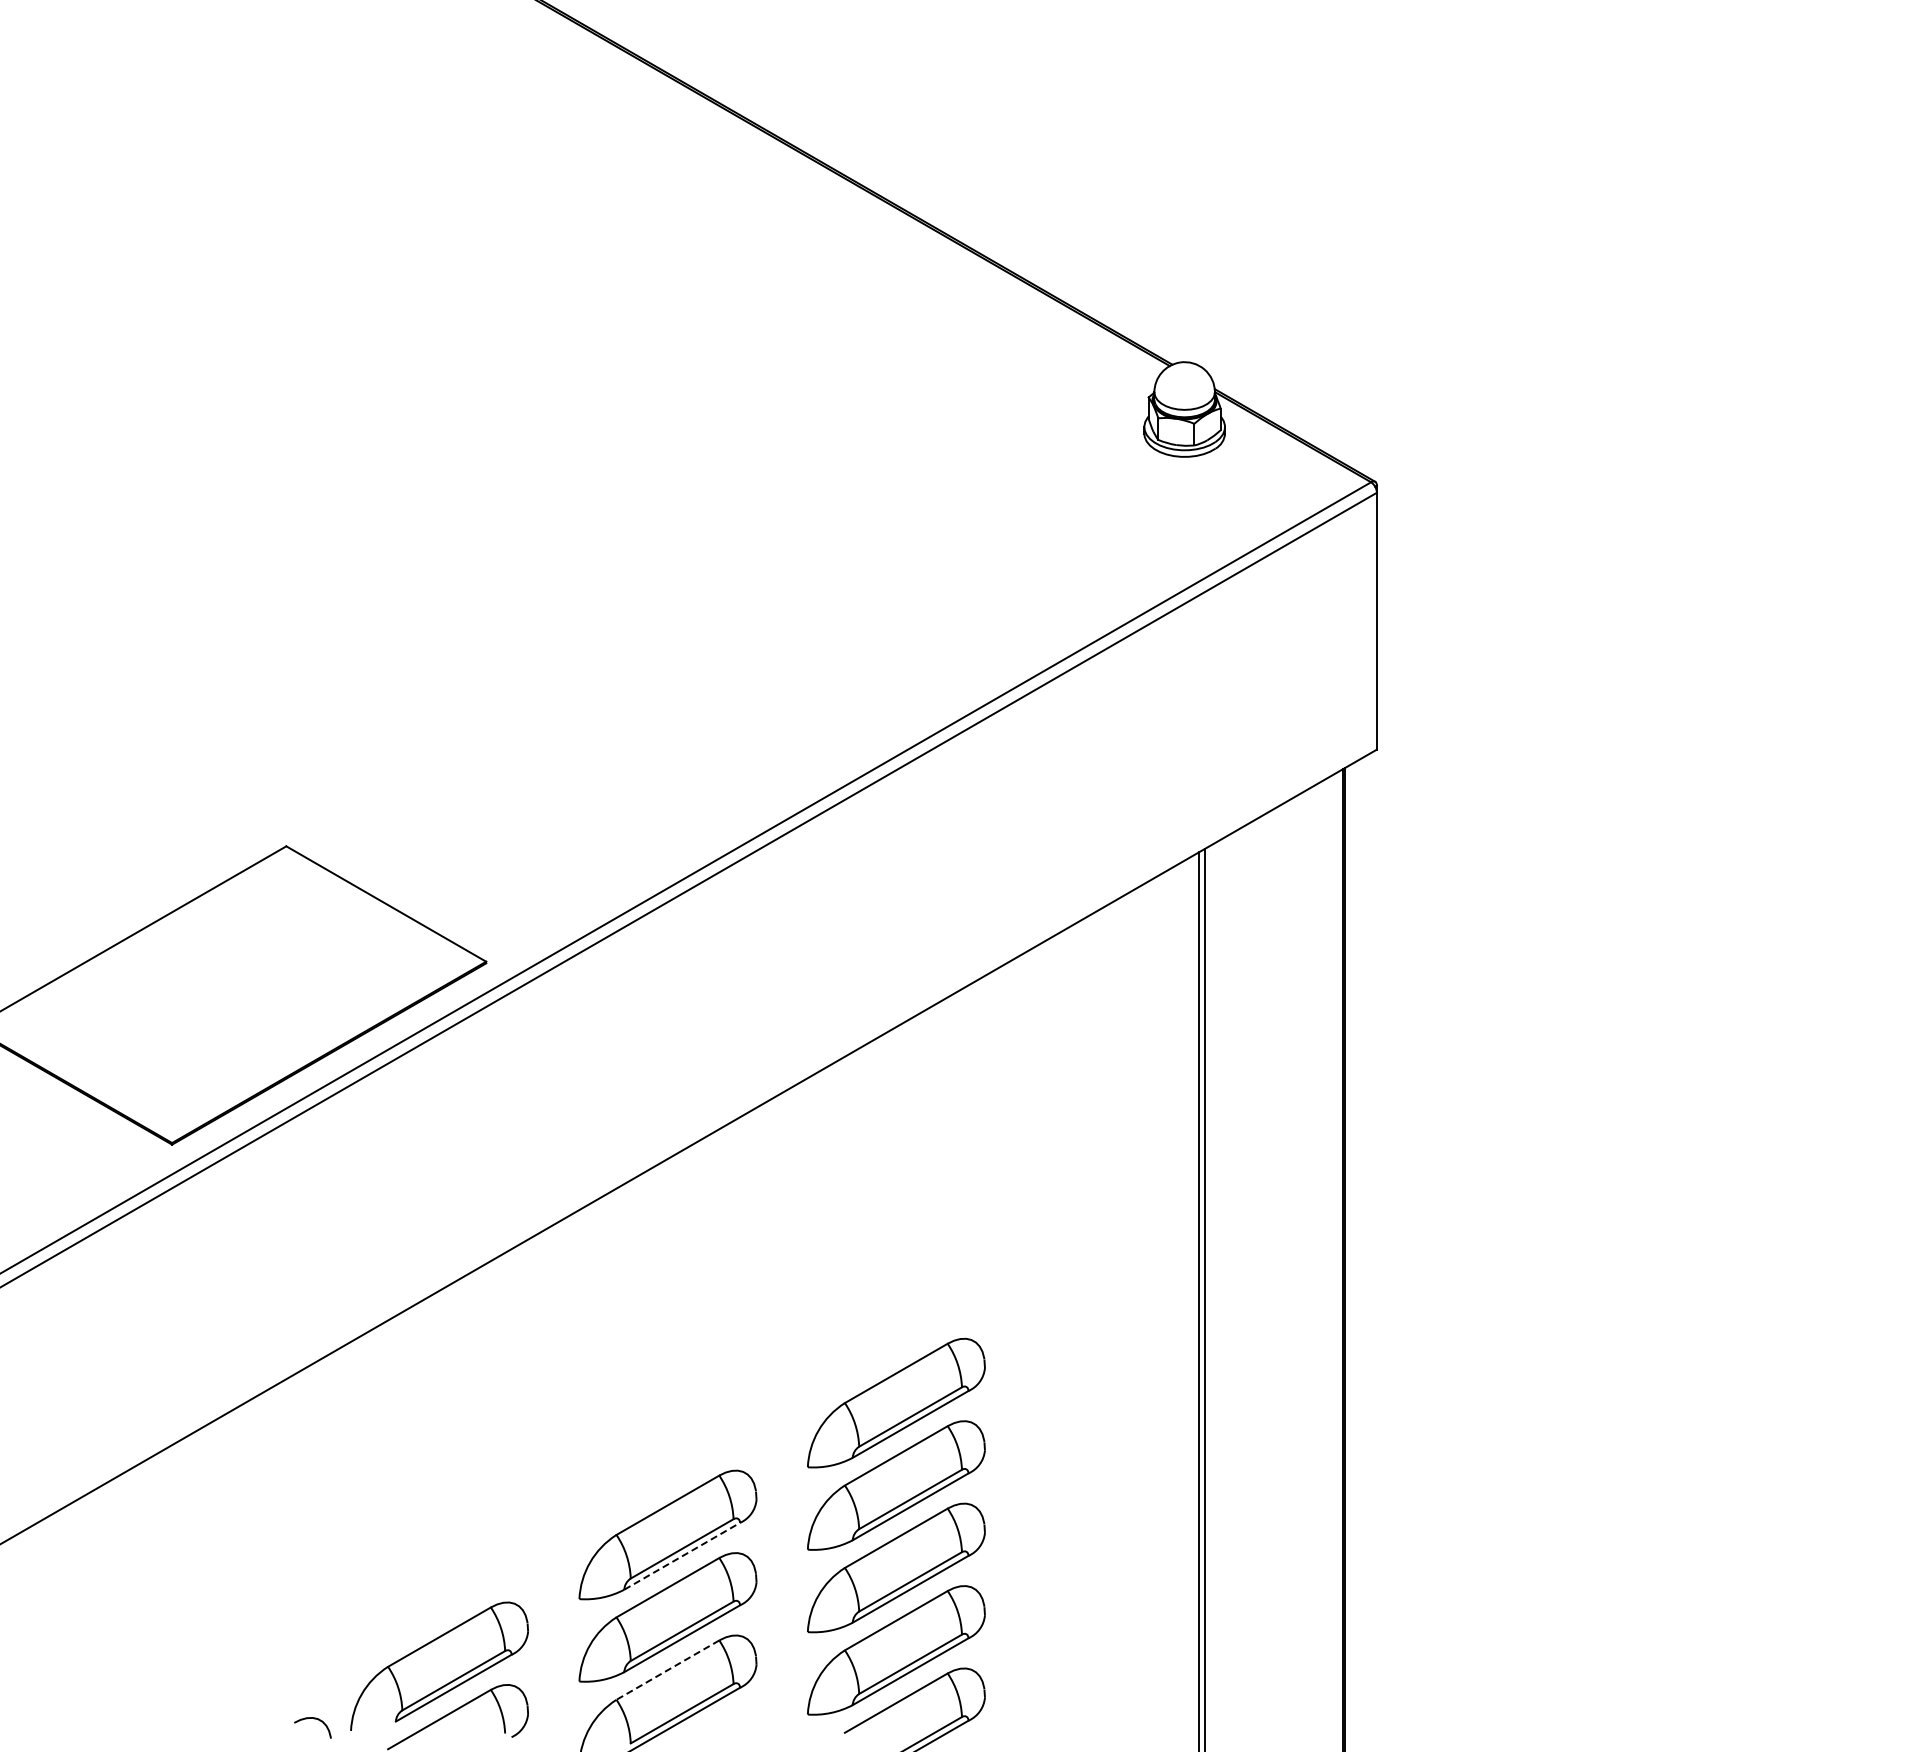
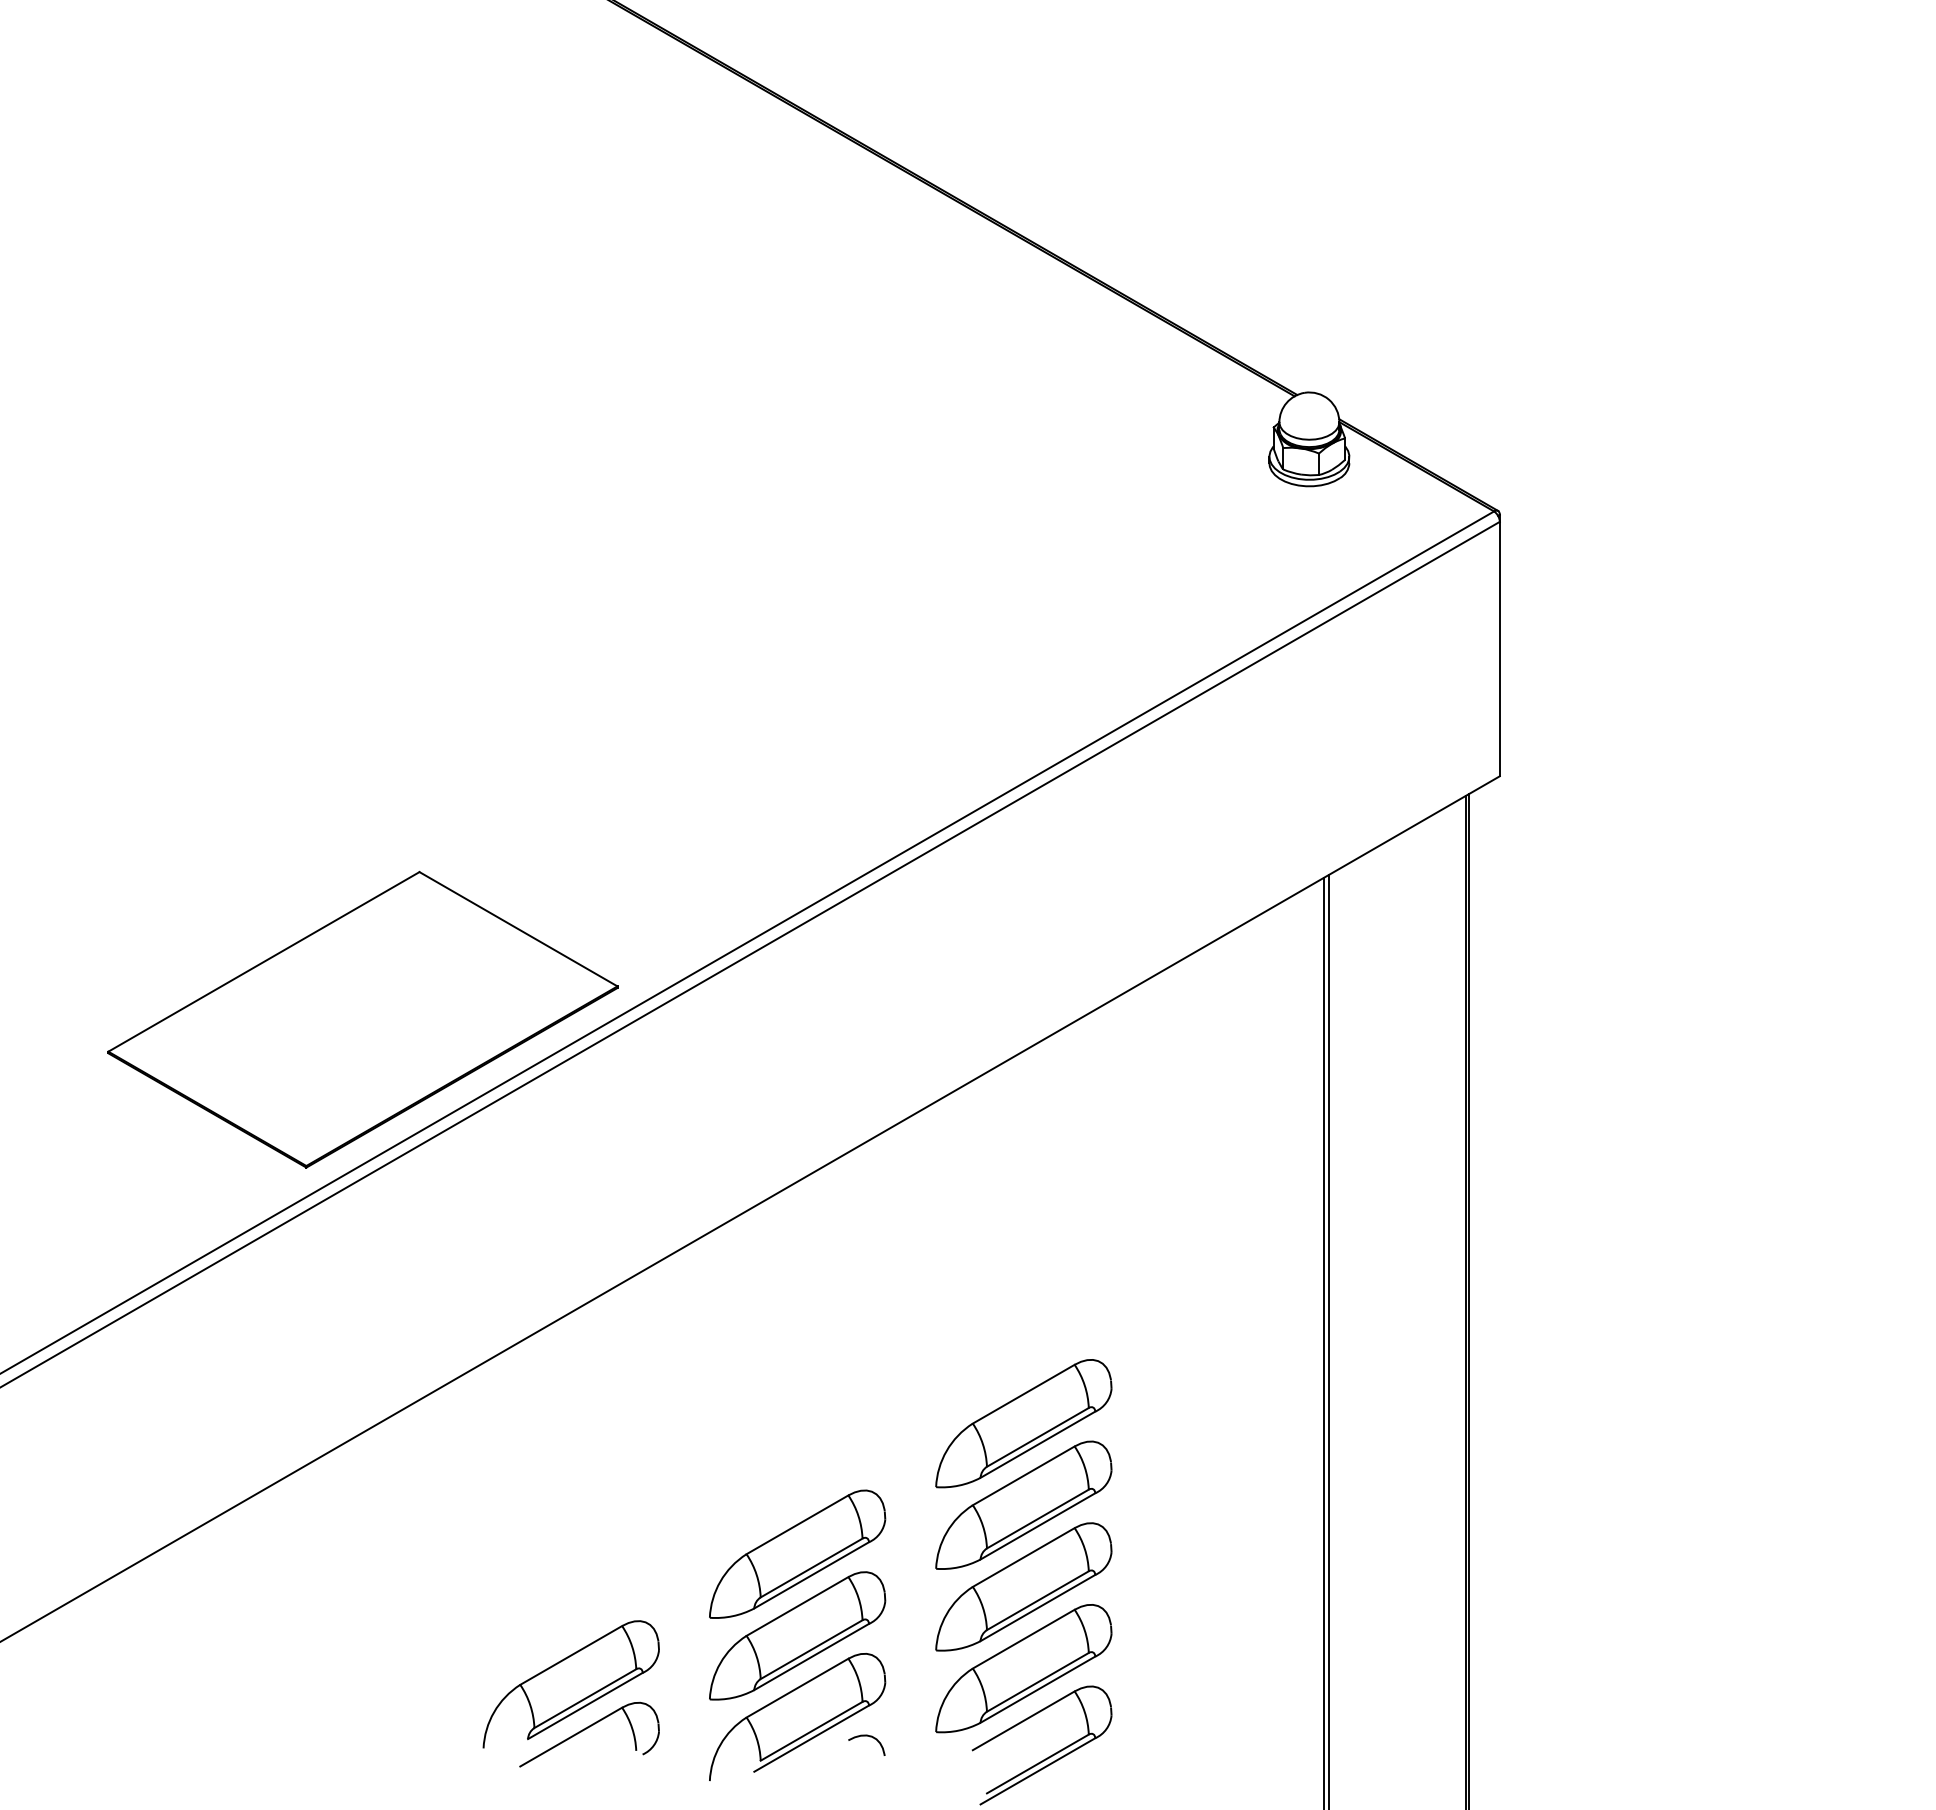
line: (683, 1556) -> (812, 1575), dashed -> solid
line: (667, 1670) -> (797, 1688), dashed -> solid
curve: (312, 1718) -> (866, 1736), moved

